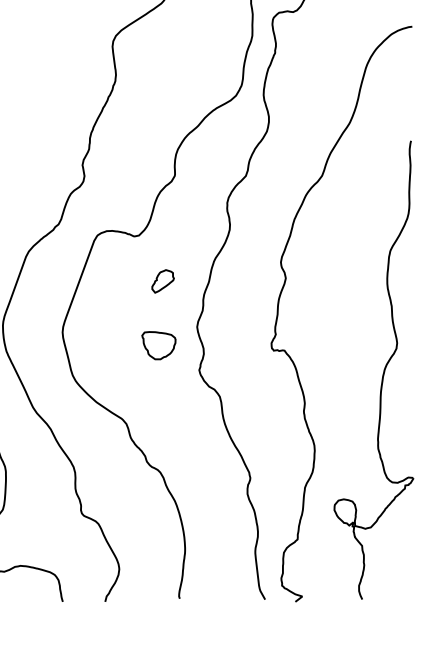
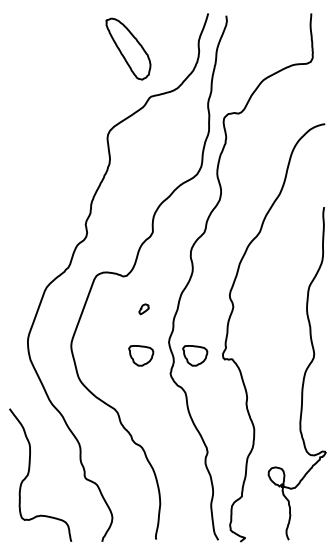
part: (162, 281) -> (143, 309), size x0.6
part: (233, 345) -> (195, 355), added

